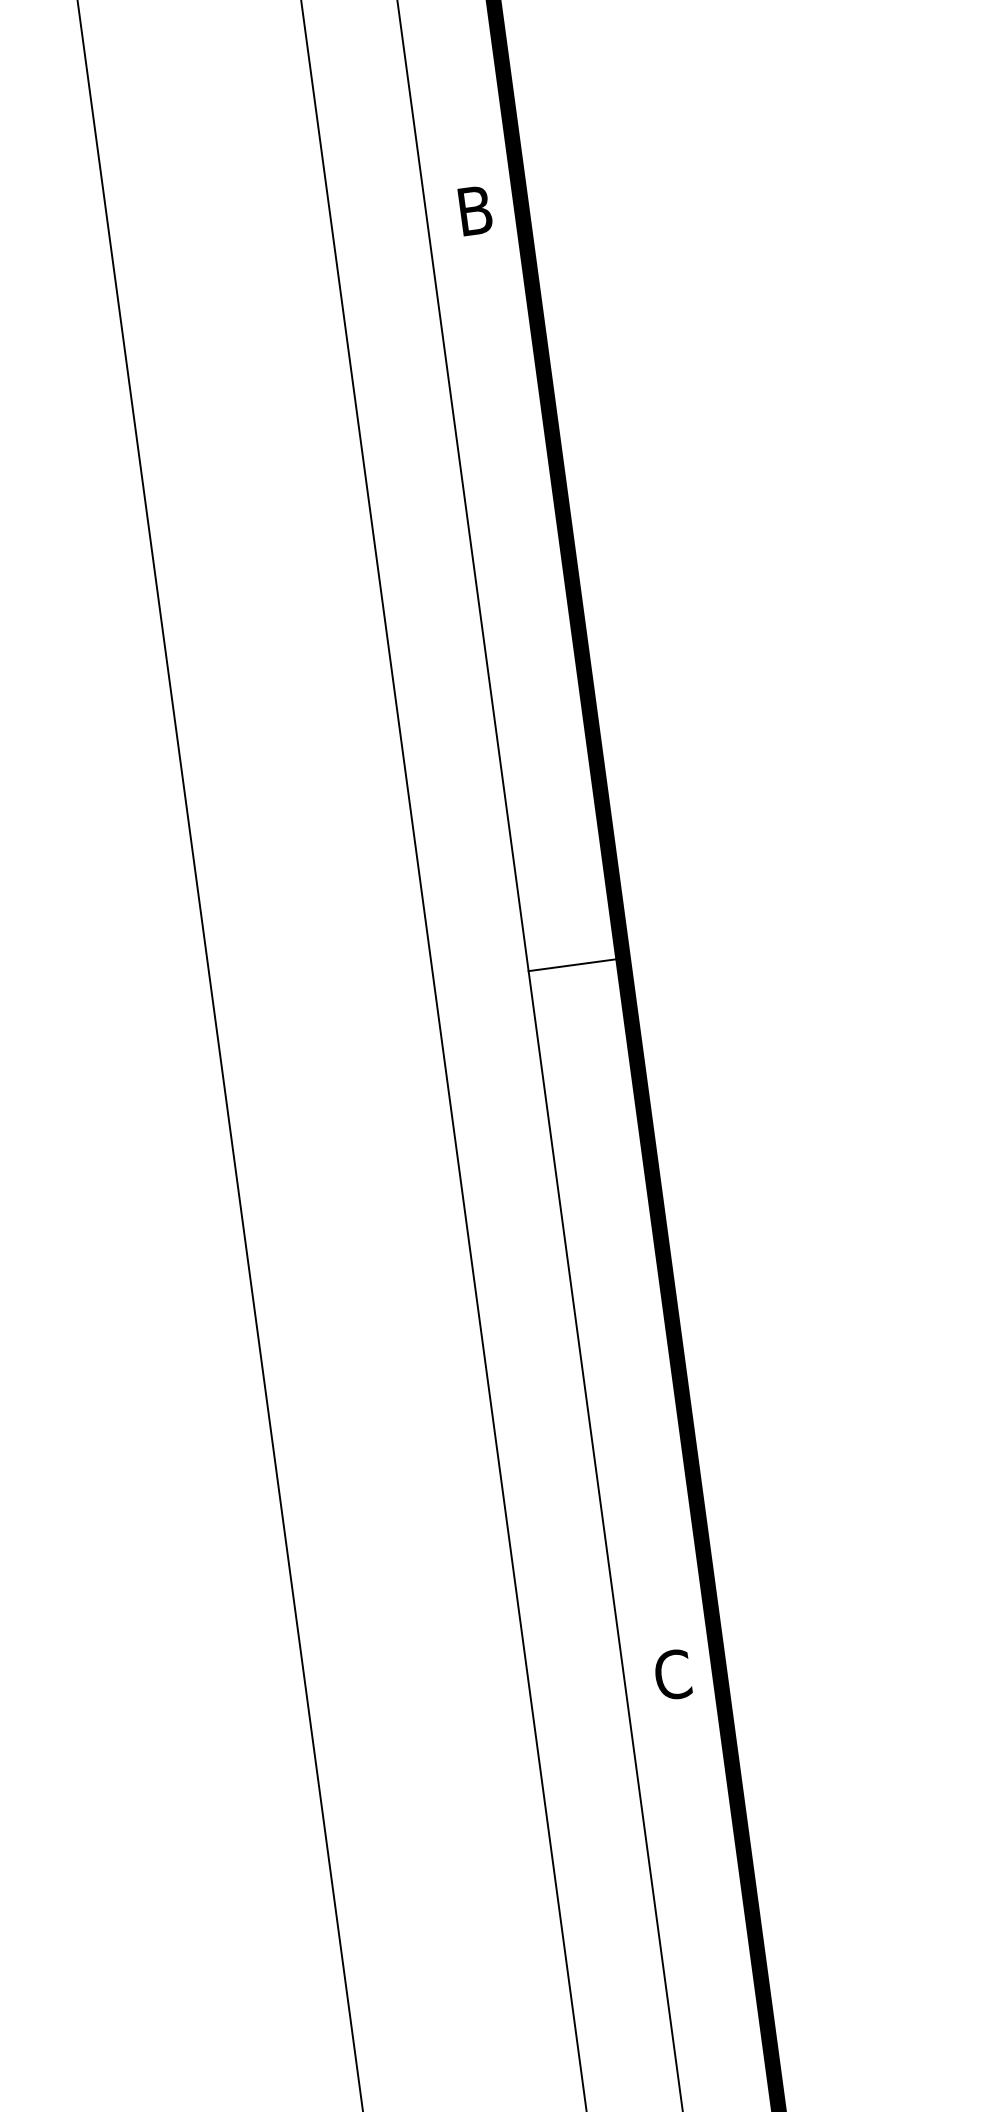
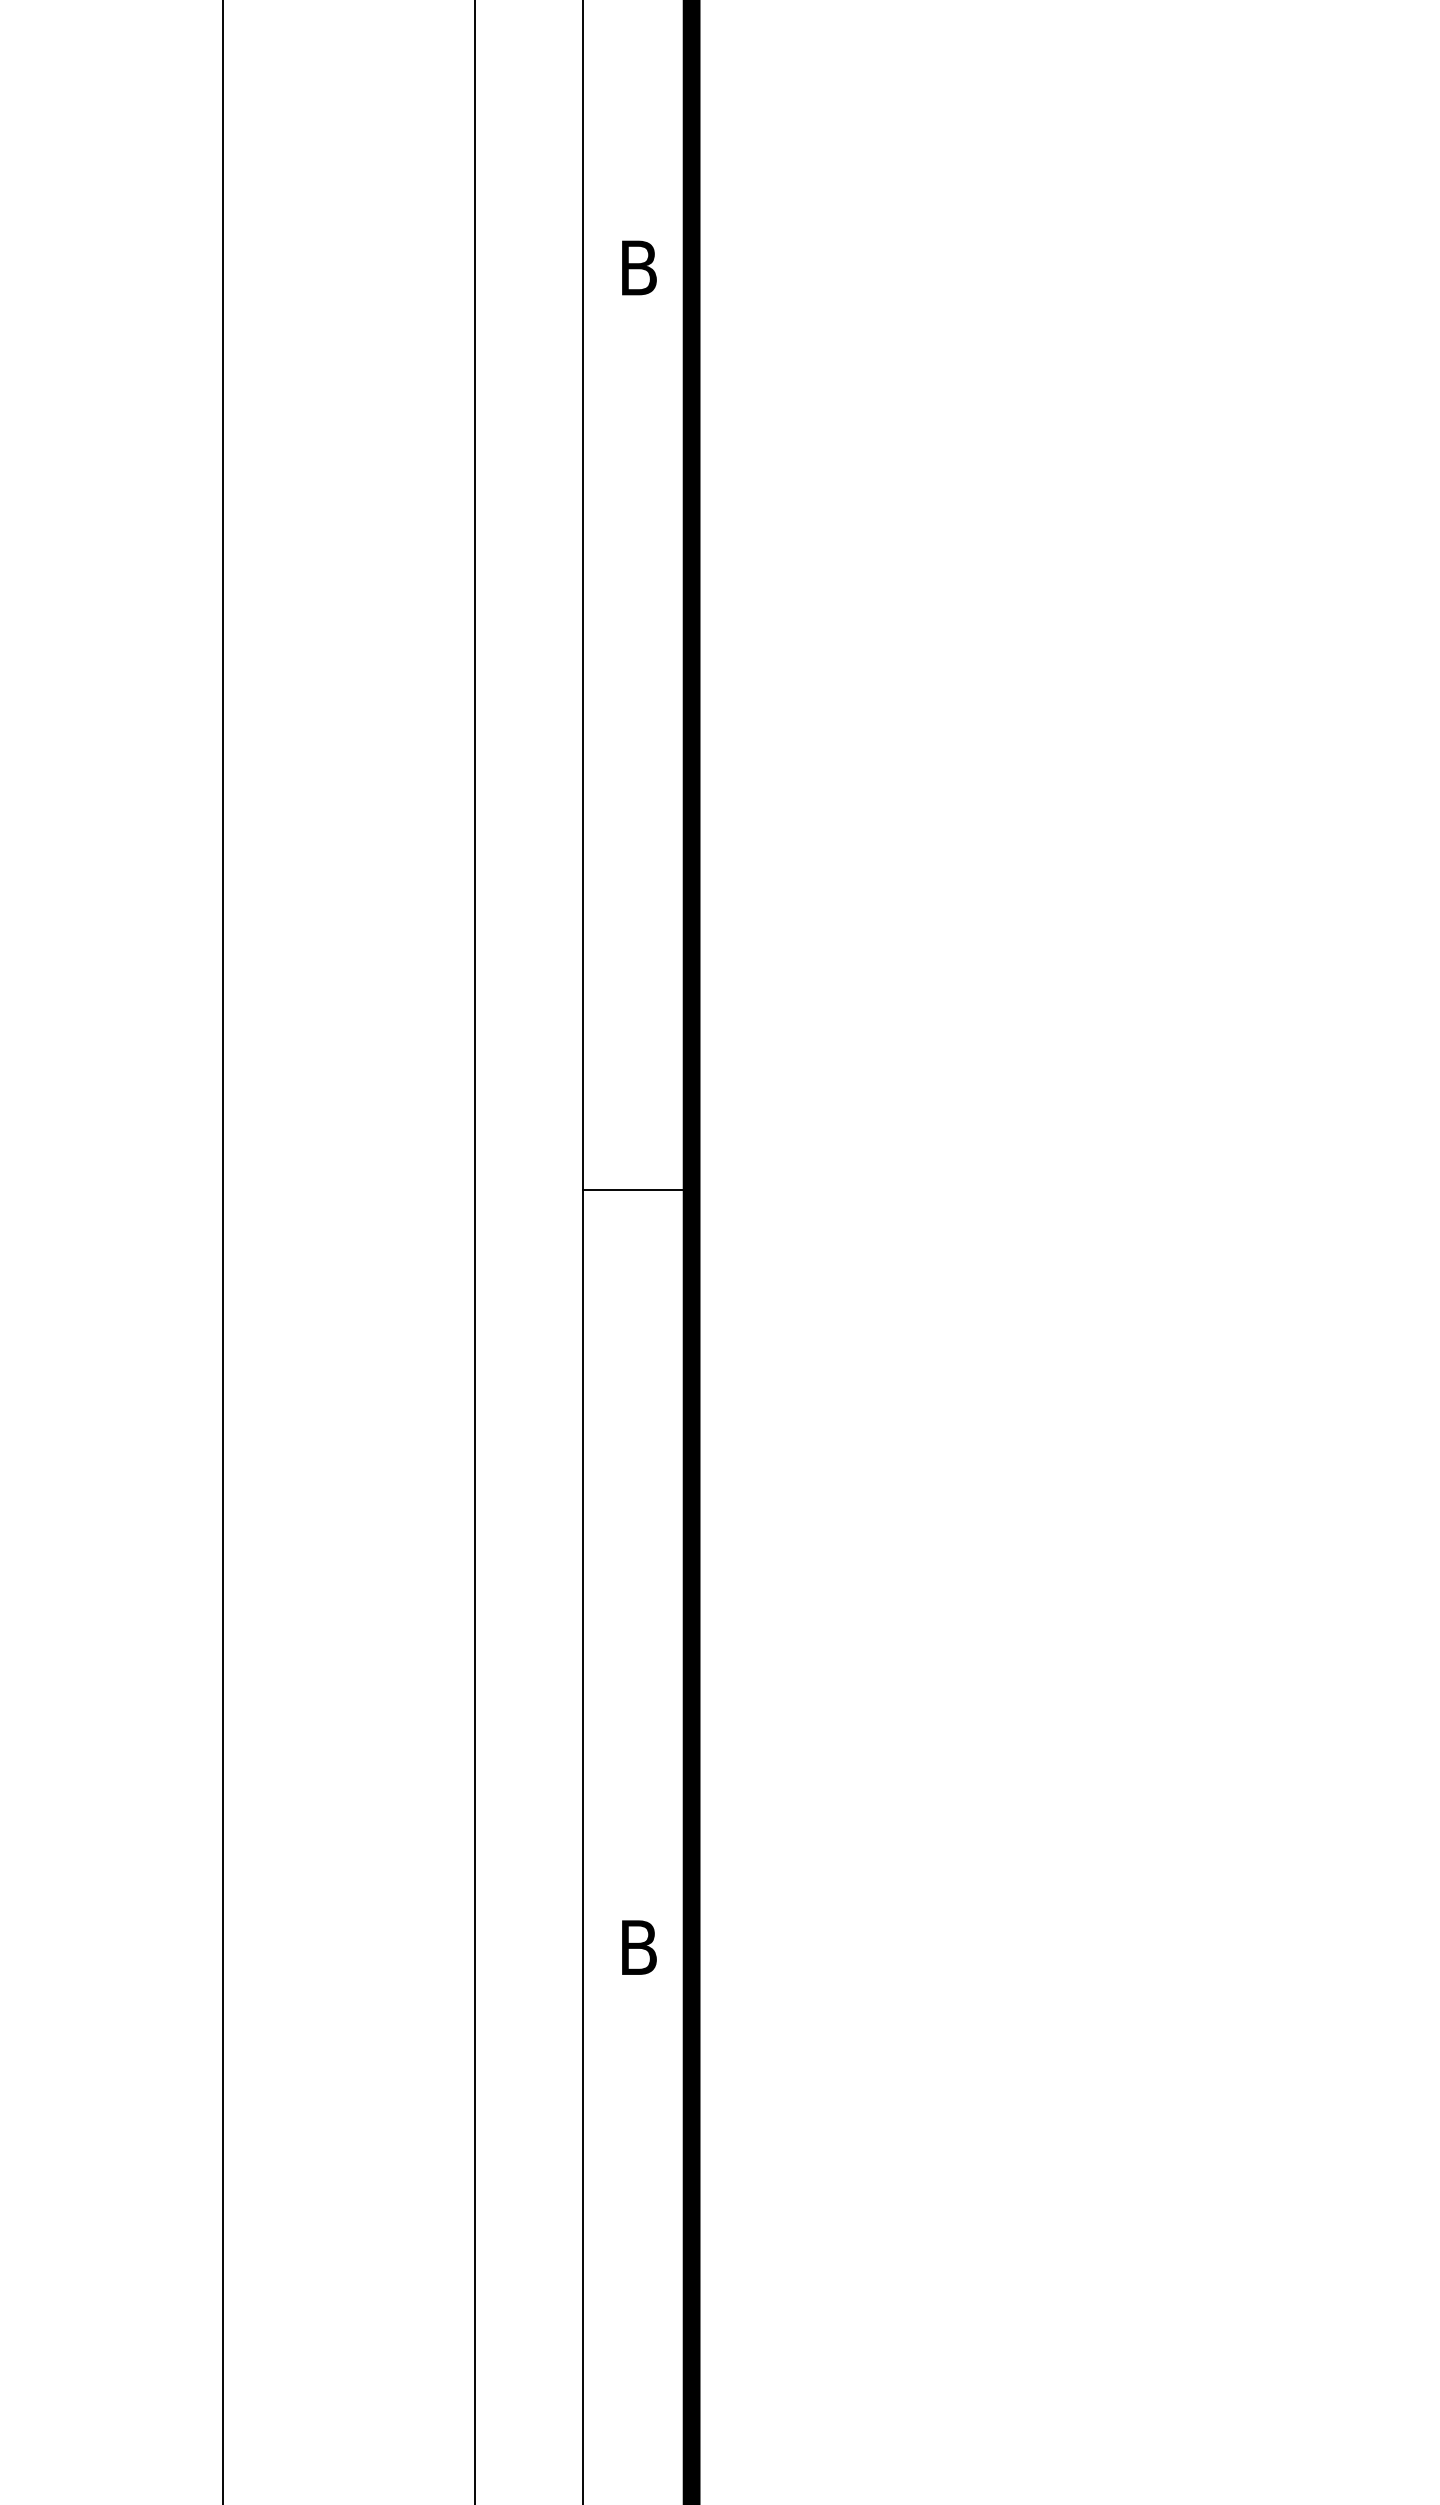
line: (575, 964) -> (637, 1189), moved
text: (672, 1674) -> (638, 1947), C -> B

